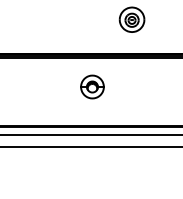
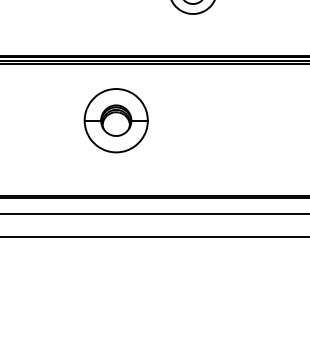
part: (92, 86) -> (116, 119), size x1.43

